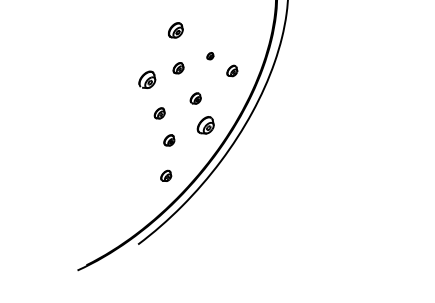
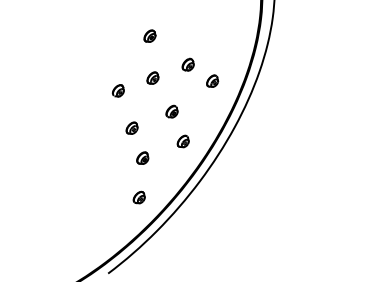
part: (175, 30) -> (149, 36), size x0.71
part: (210, 55) -> (188, 63), size x1.67
part: (147, 79) -> (118, 90), size x0.62
part: (205, 125) -> (182, 141), size x0.62

